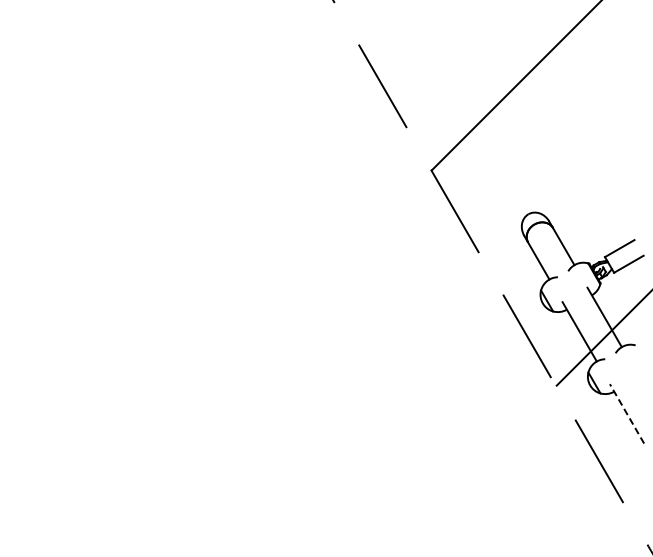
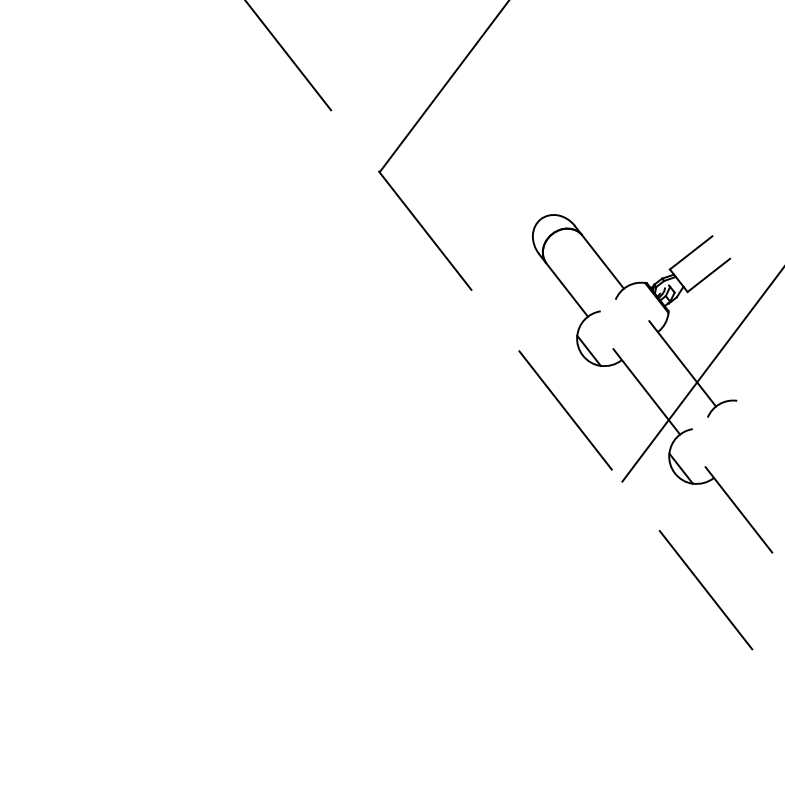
line: (626, 413) -> (737, 509), dashed -> solid

